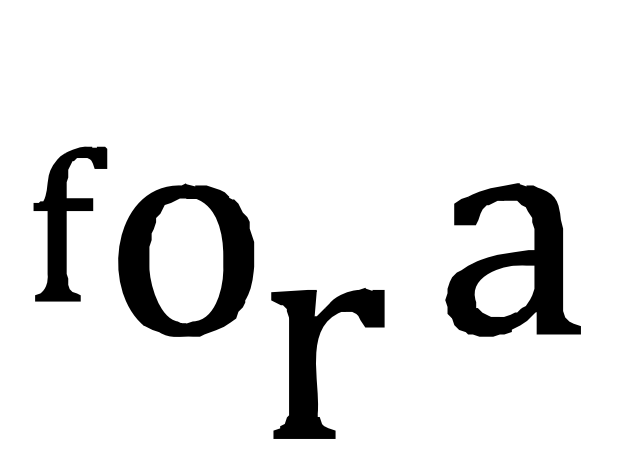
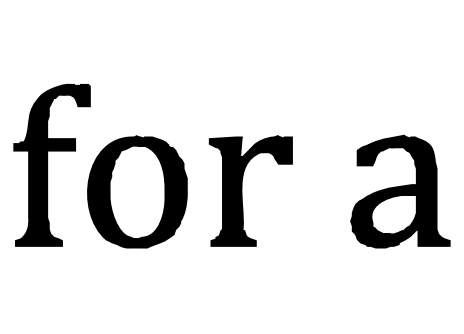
part: (69, 223) -> (51, 164), size x1.43
part: (513, 259) -> (400, 191), moved
part: (316, 362) -> (242, 190), moved

